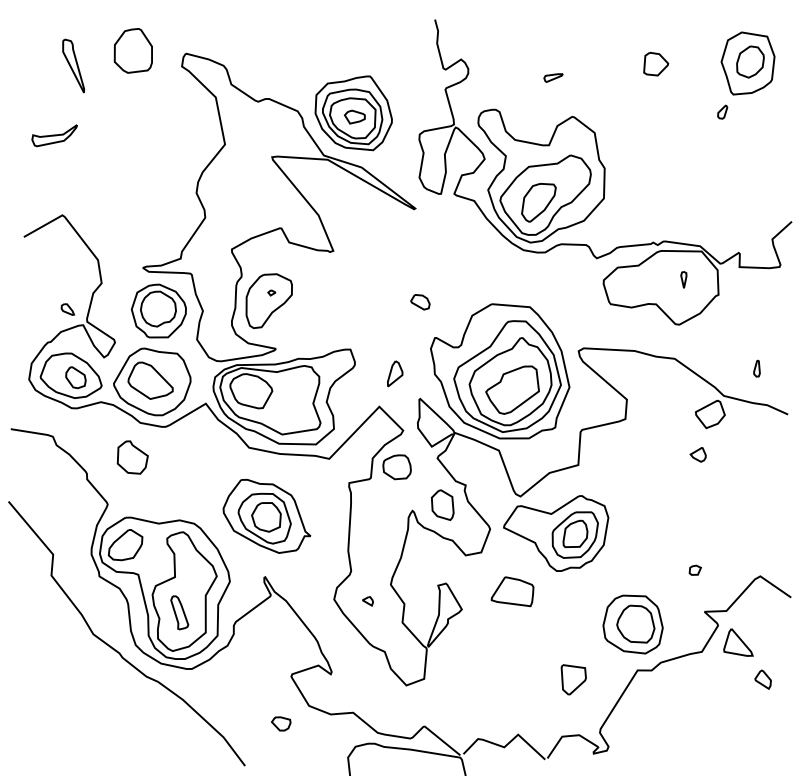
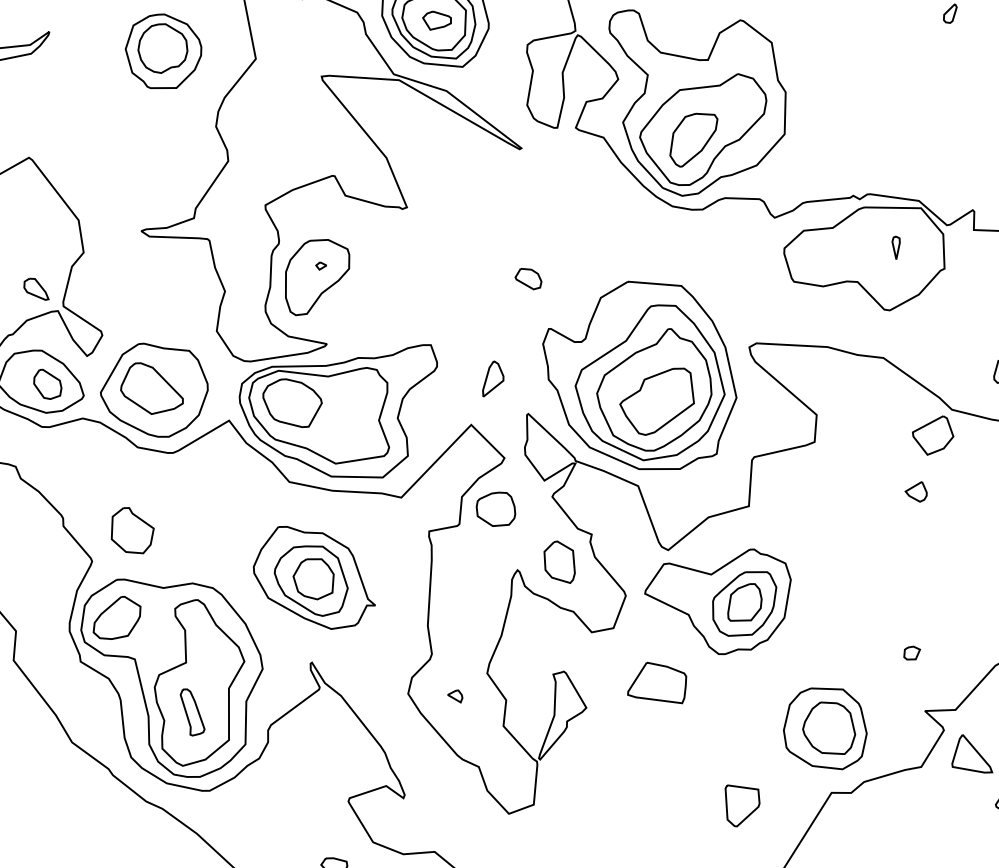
part: (67, 309) -> (36, 289), size x1.4
part: (158, 310) -> (163, 50), moved
part: (132, 457) -> (132, 530), moved

